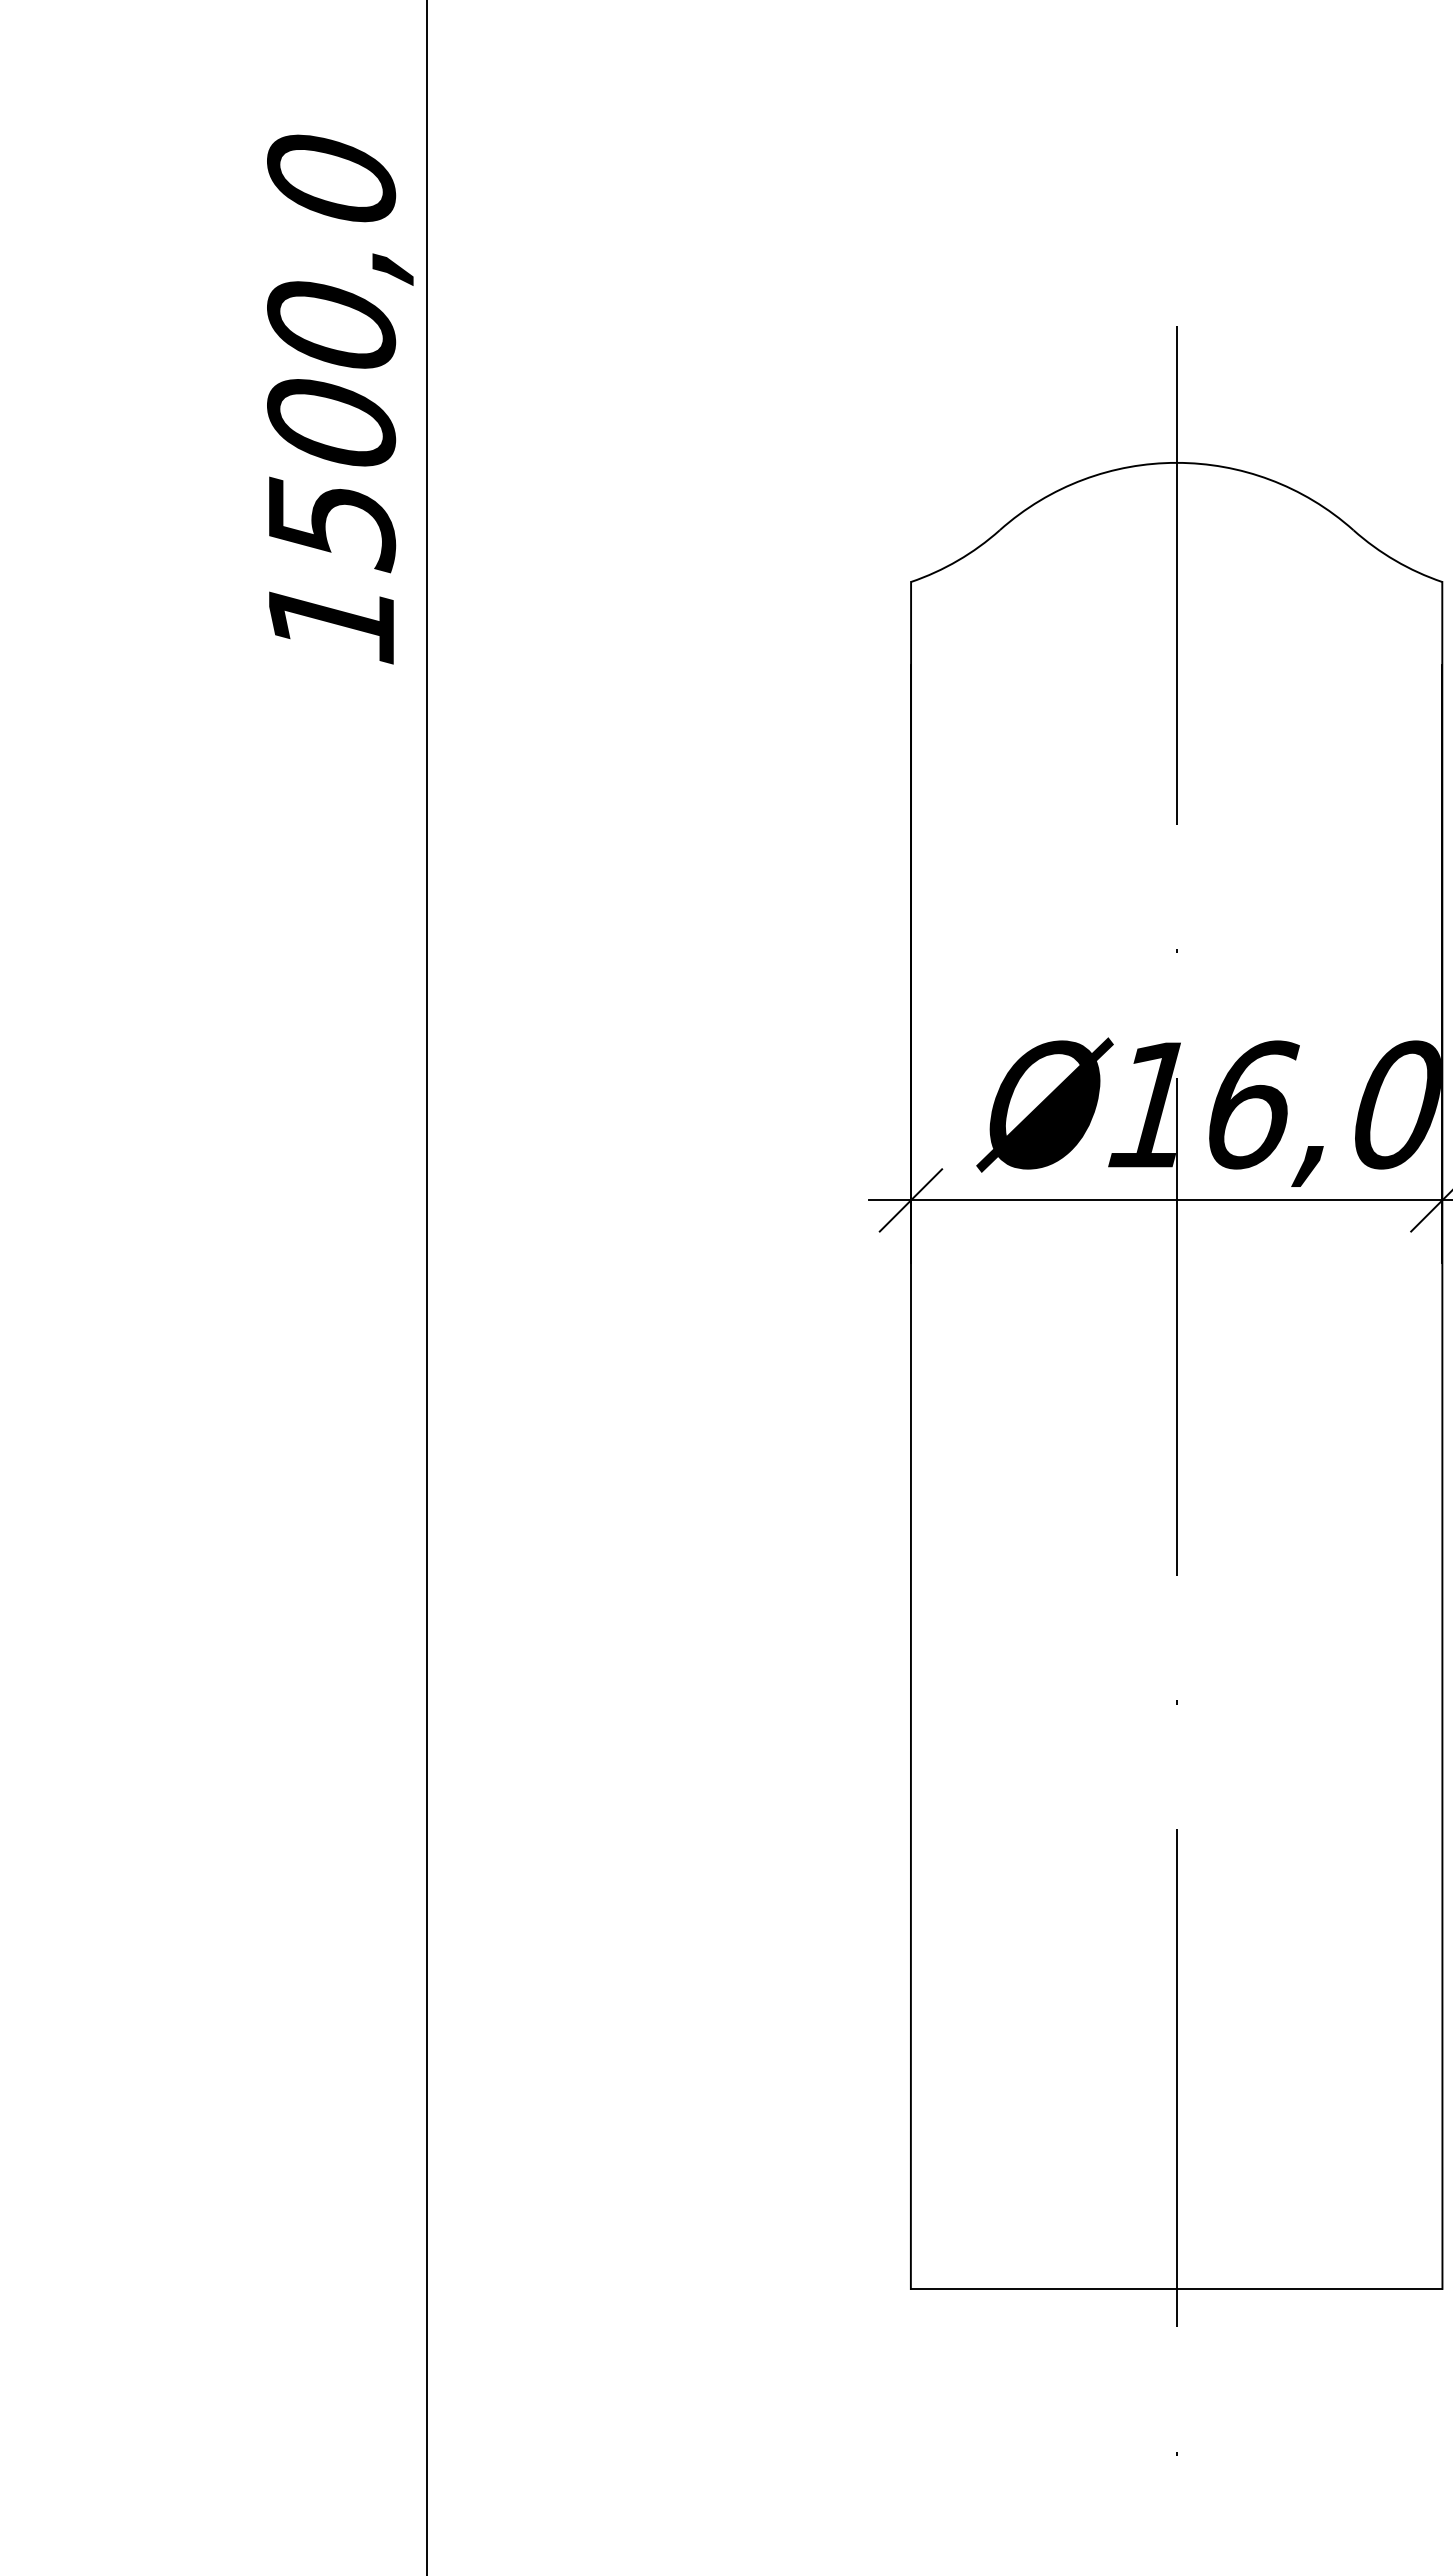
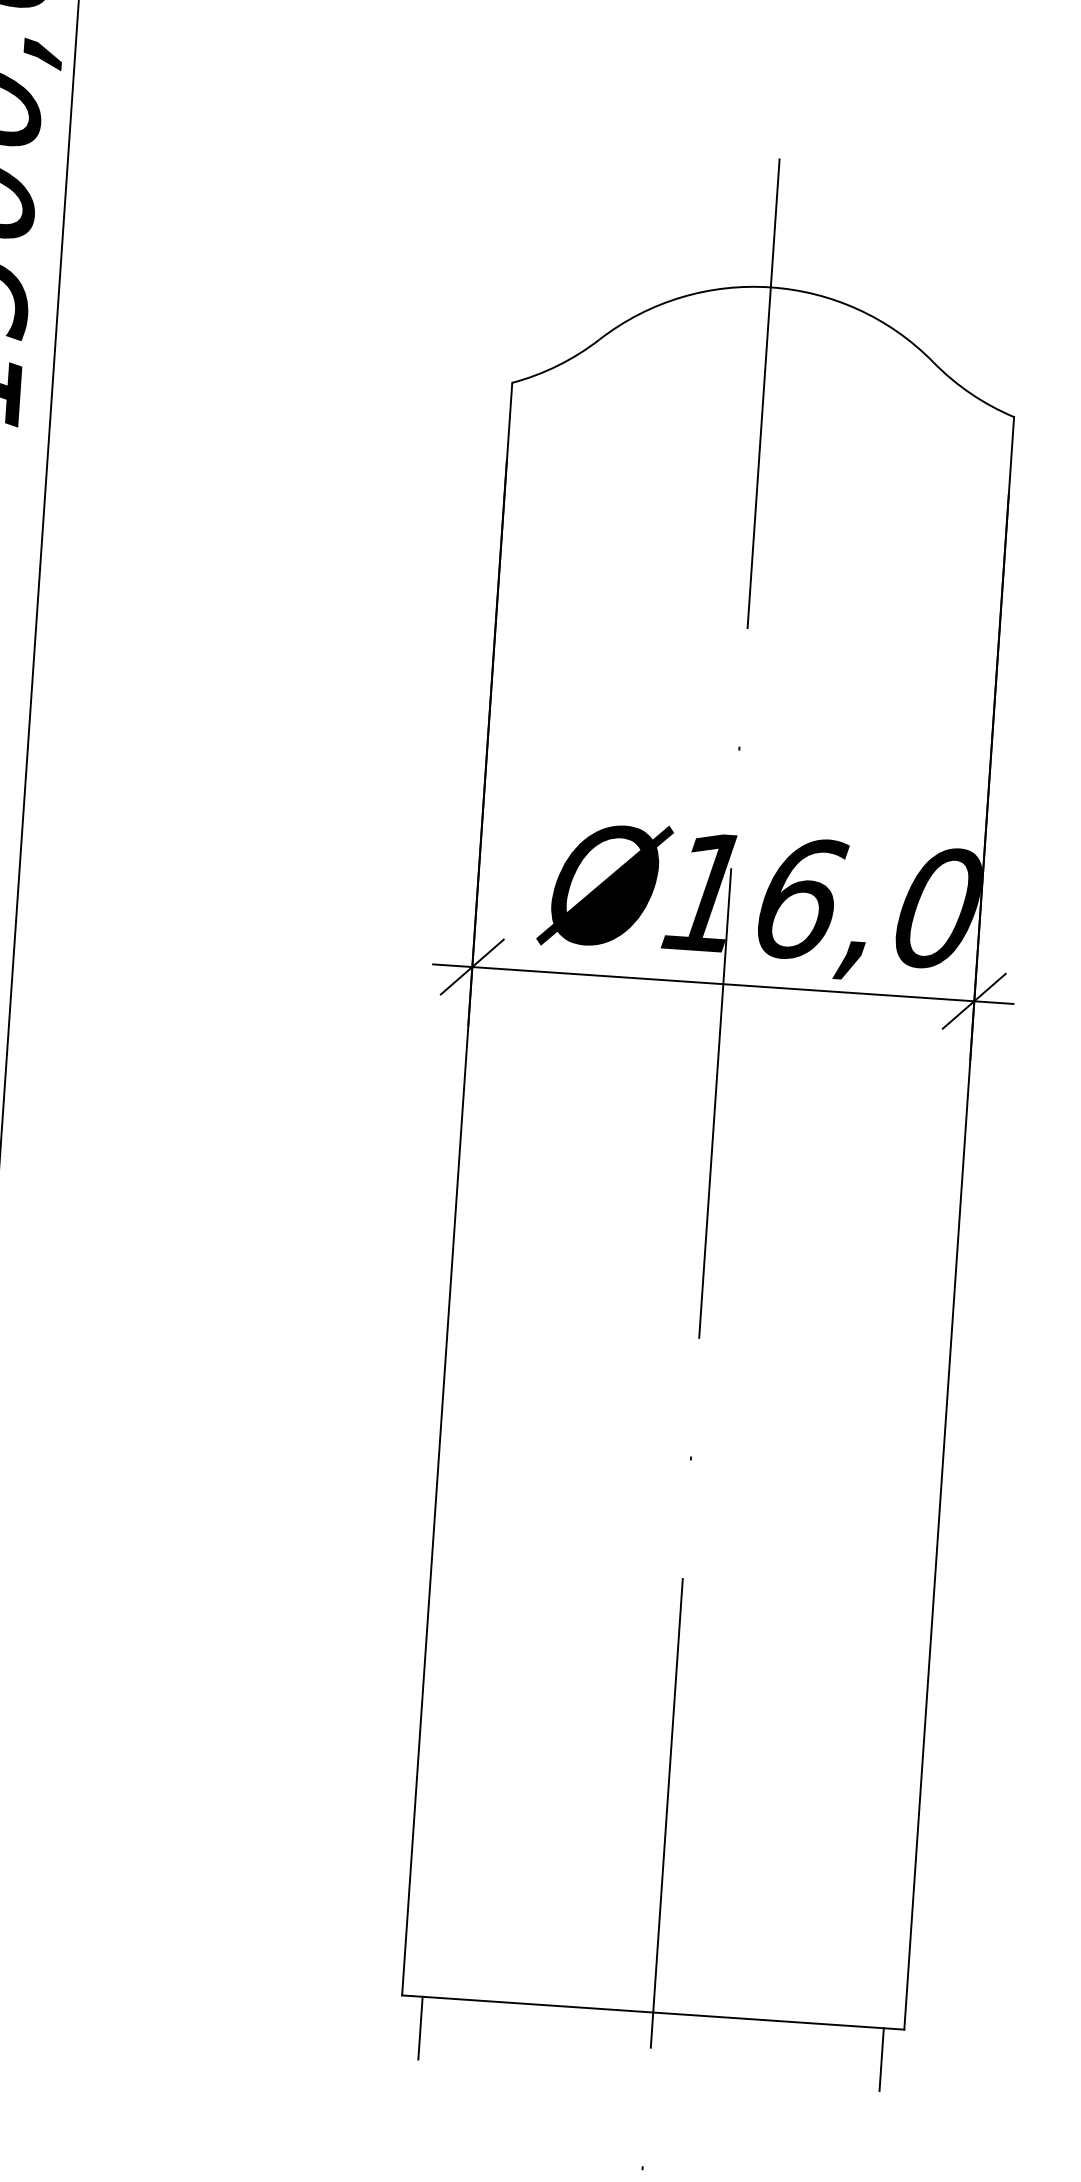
line: (932, 2321) -> (420, 2027), added
line: (1420, 2321) -> (881, 2058), added

